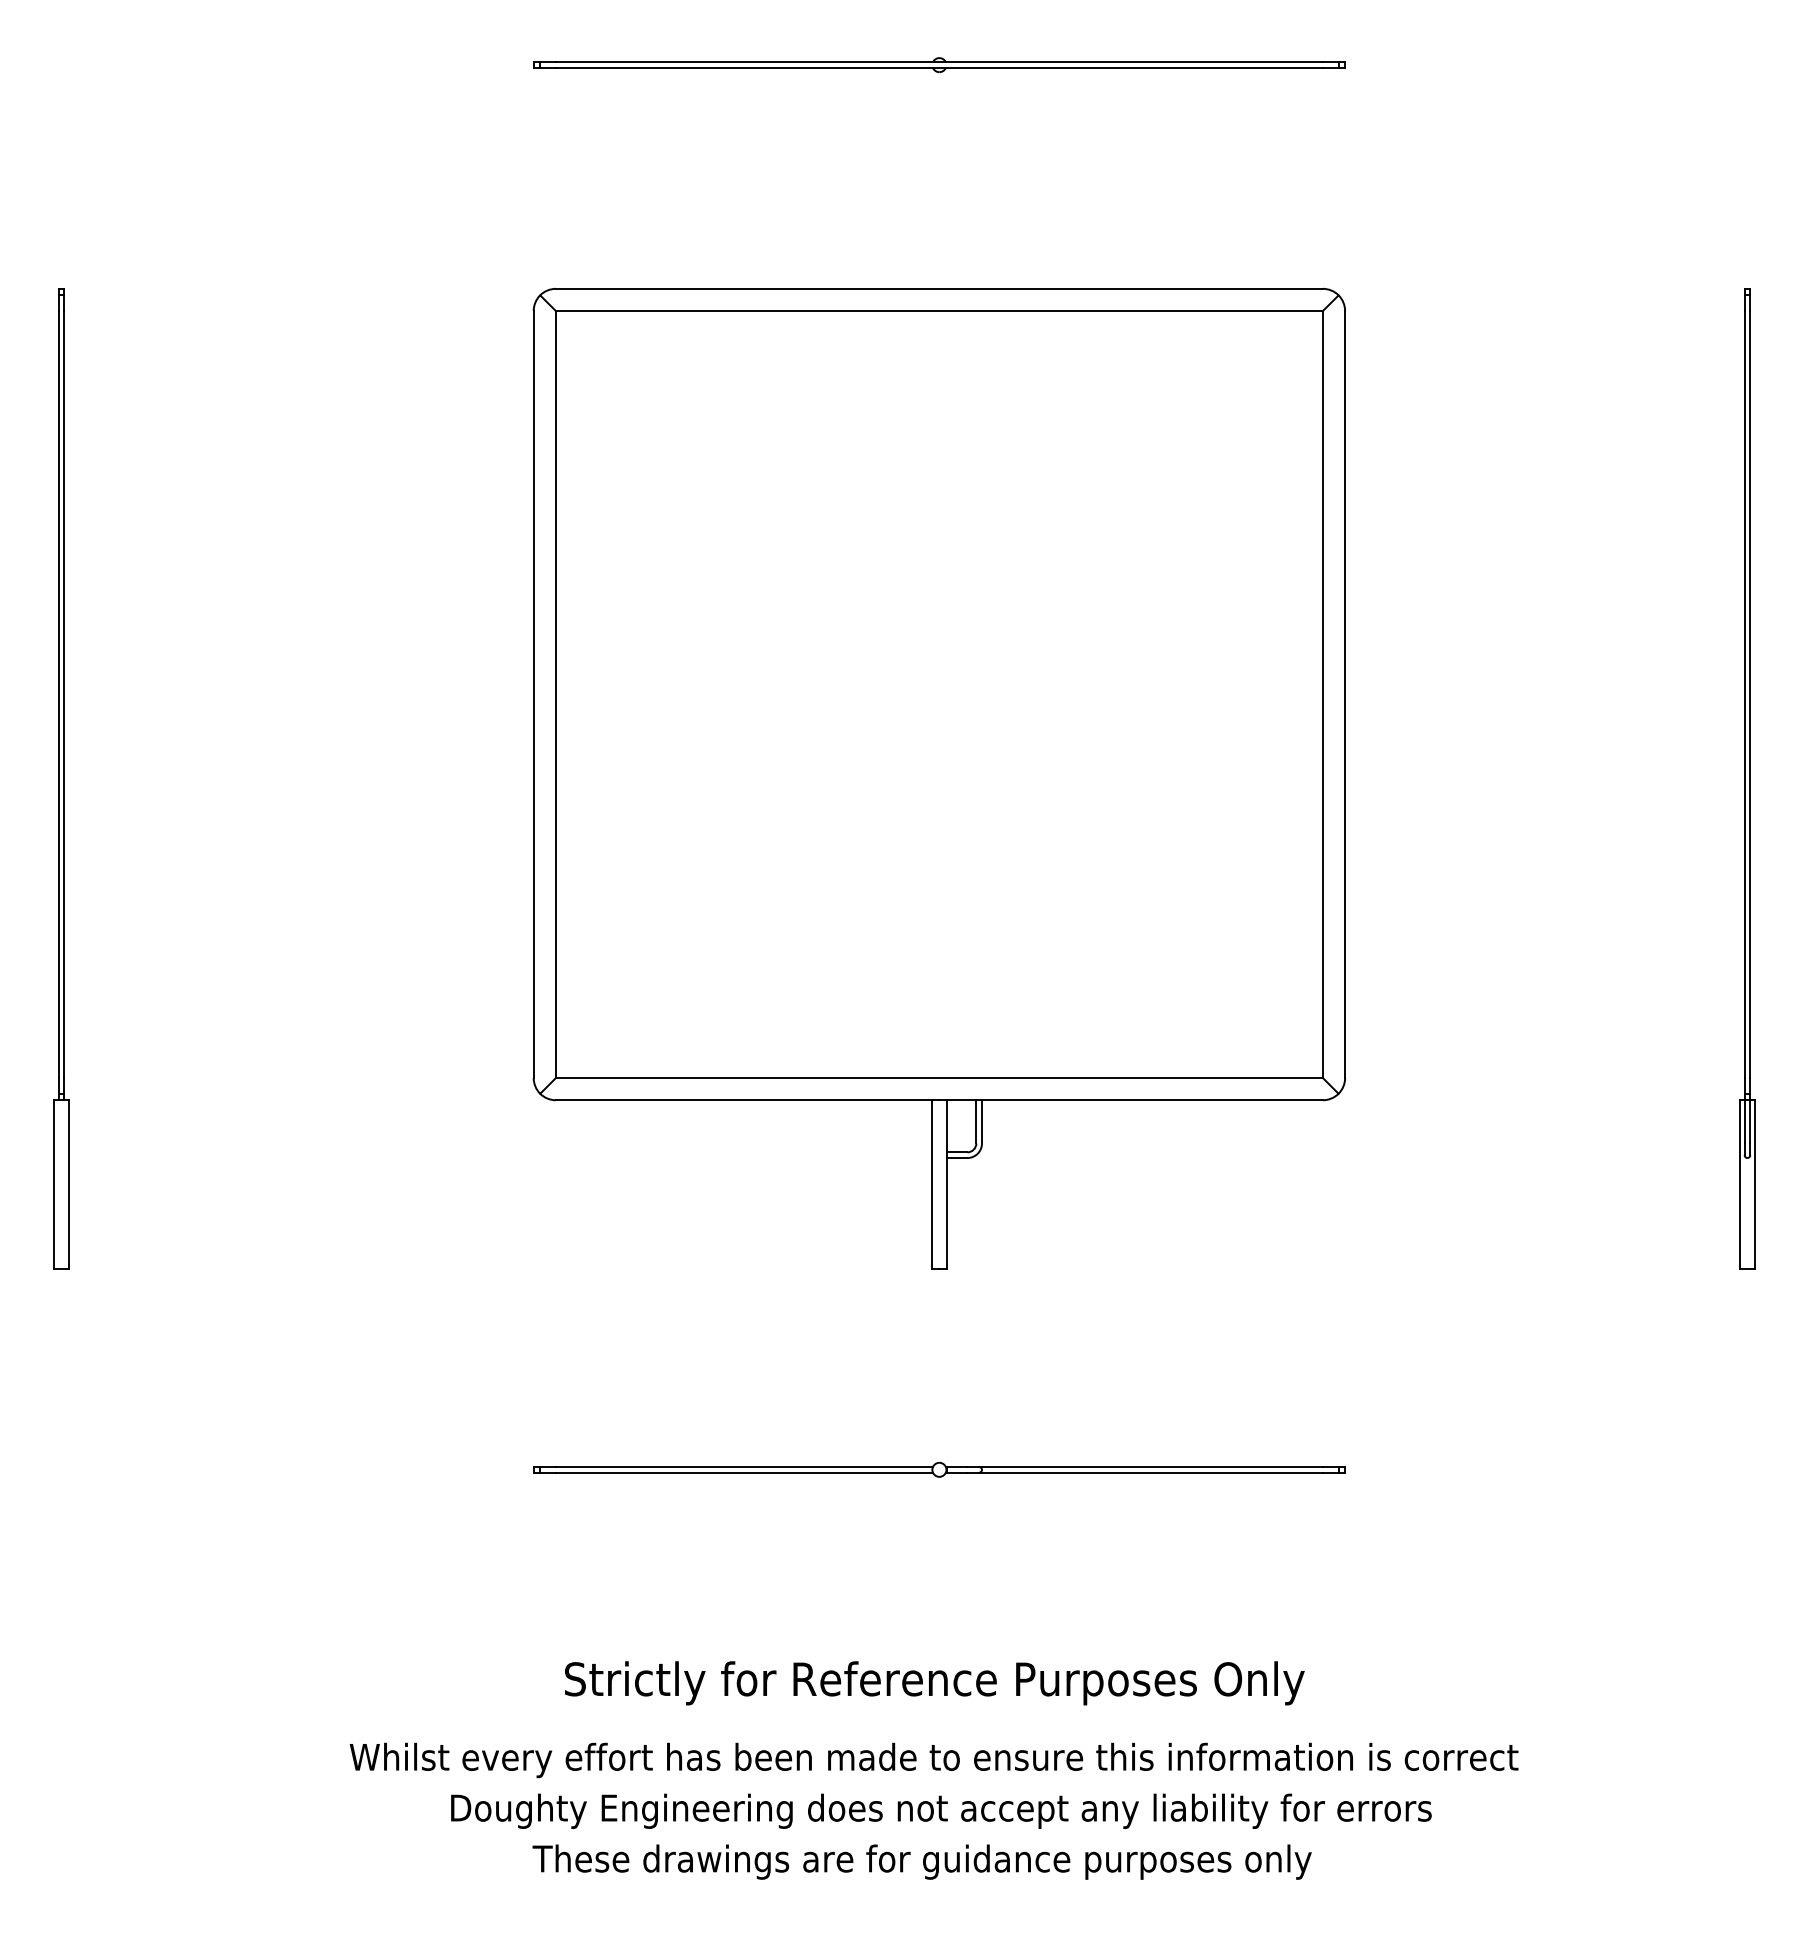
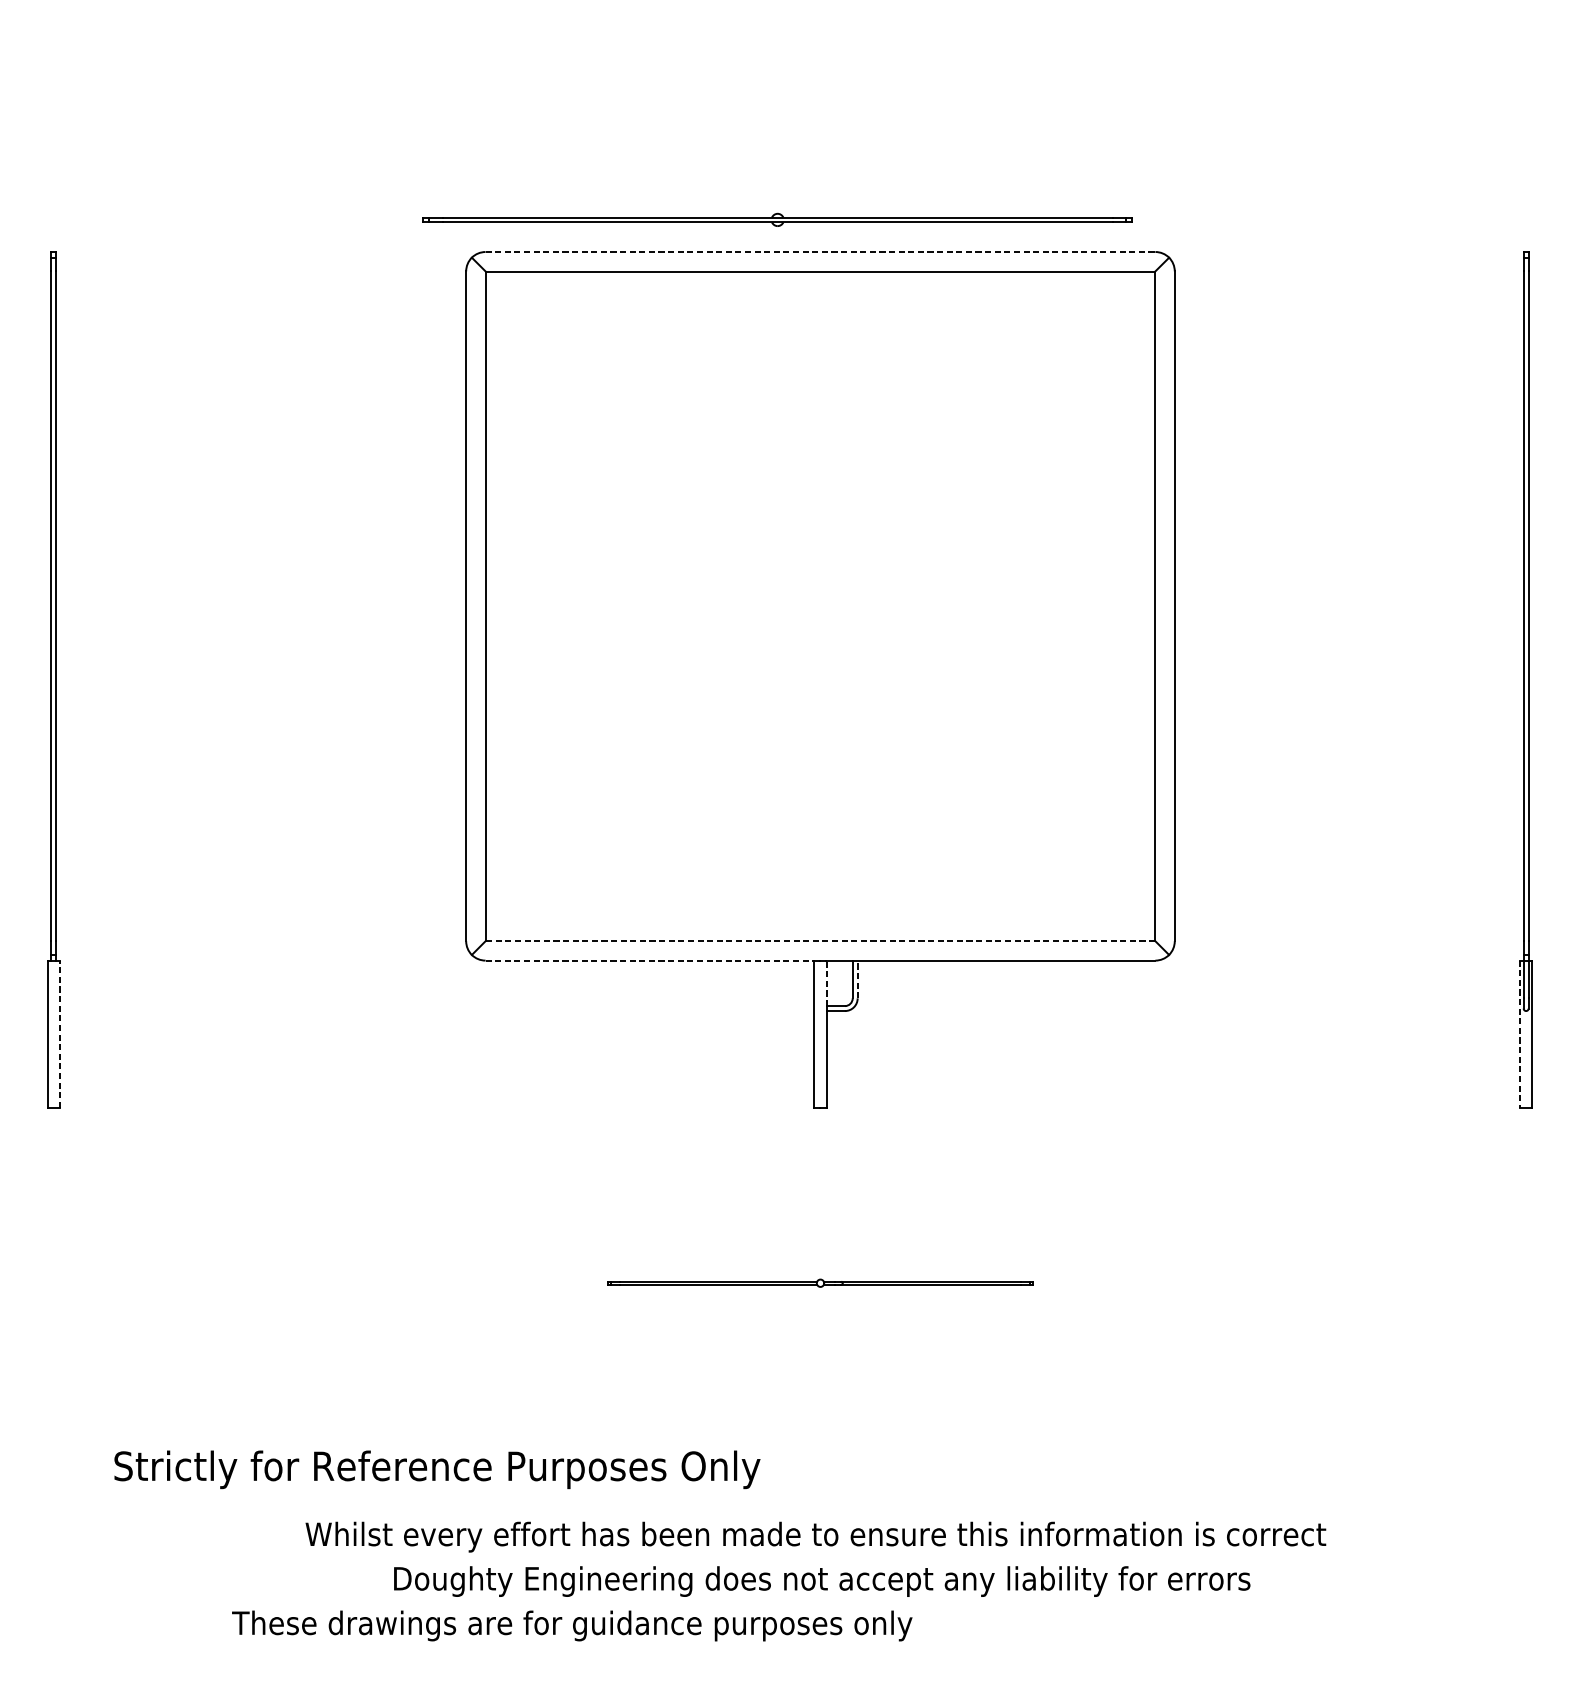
part: (939, 64) -> (777, 219), moved
line: (939, 288) -> (820, 251), solid -> dashed
line: (938, 1077) -> (819, 940), solid -> dashed
line: (744, 1100) -> (650, 960), solid -> dashed
line: (982, 1121) -> (858, 979), solid -> dashed
line: (946, 1125) -> (826, 982), solid -> dashed
line: (68, 1184) -> (59, 1034), solid -> dashed
line: (1740, 1185) -> (1520, 1035), solid -> dashed
part: (939, 1469) -> (820, 1283), size x0.6
text: (934, 1683) -> (437, 1469), moved
text: (921, 1861) -> (571, 1625), moved

